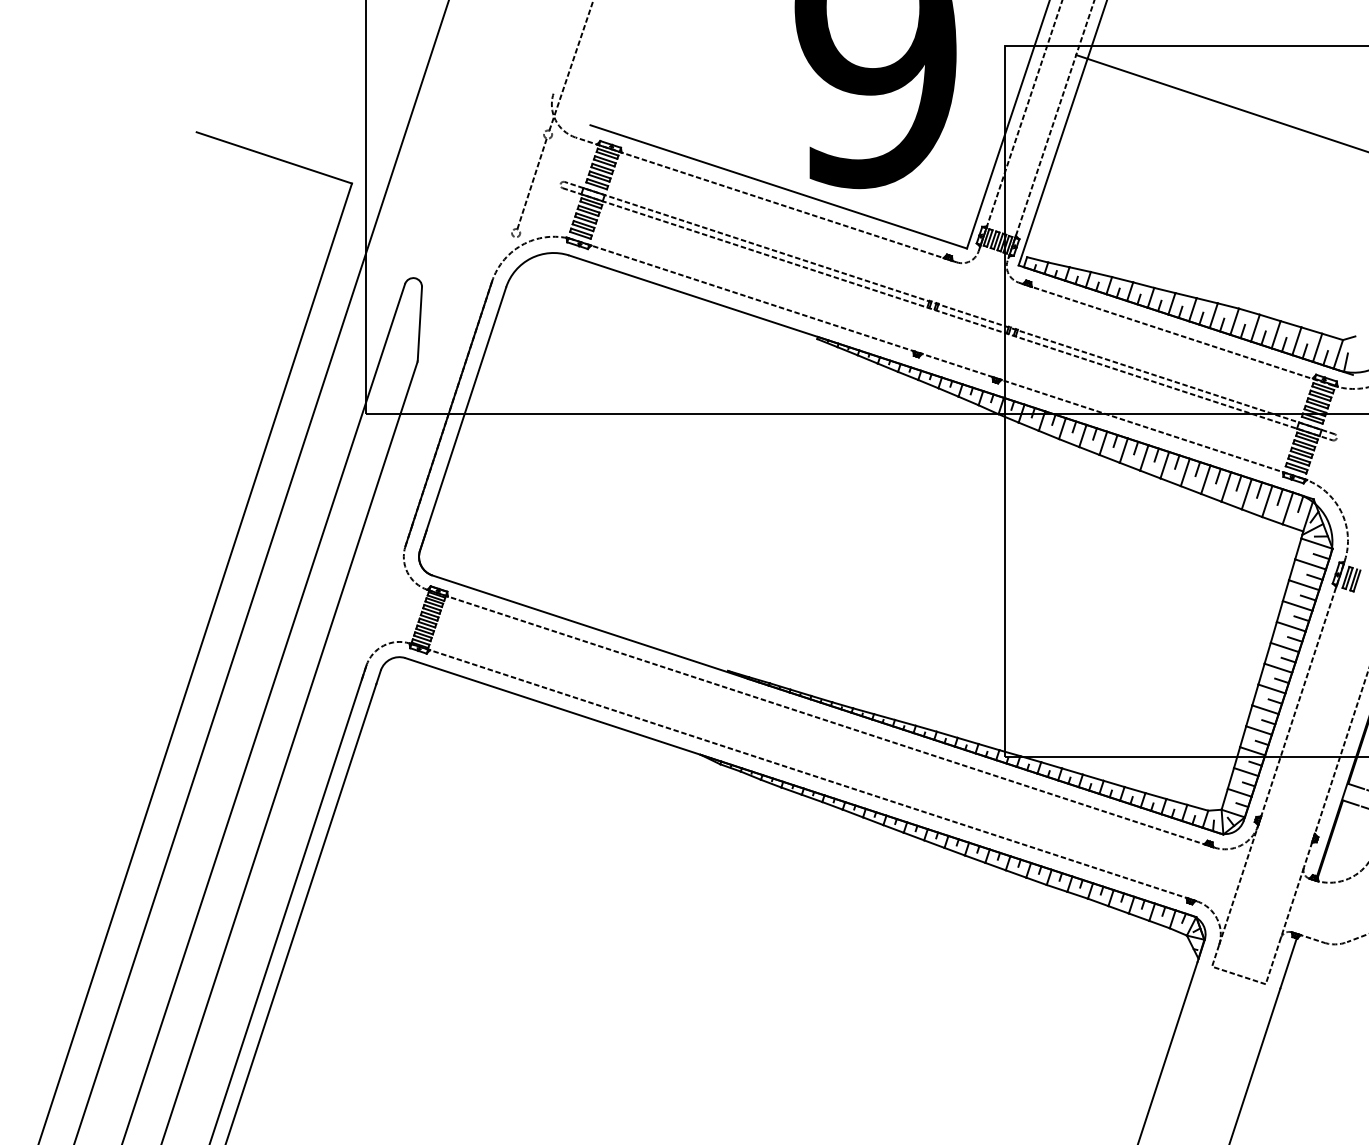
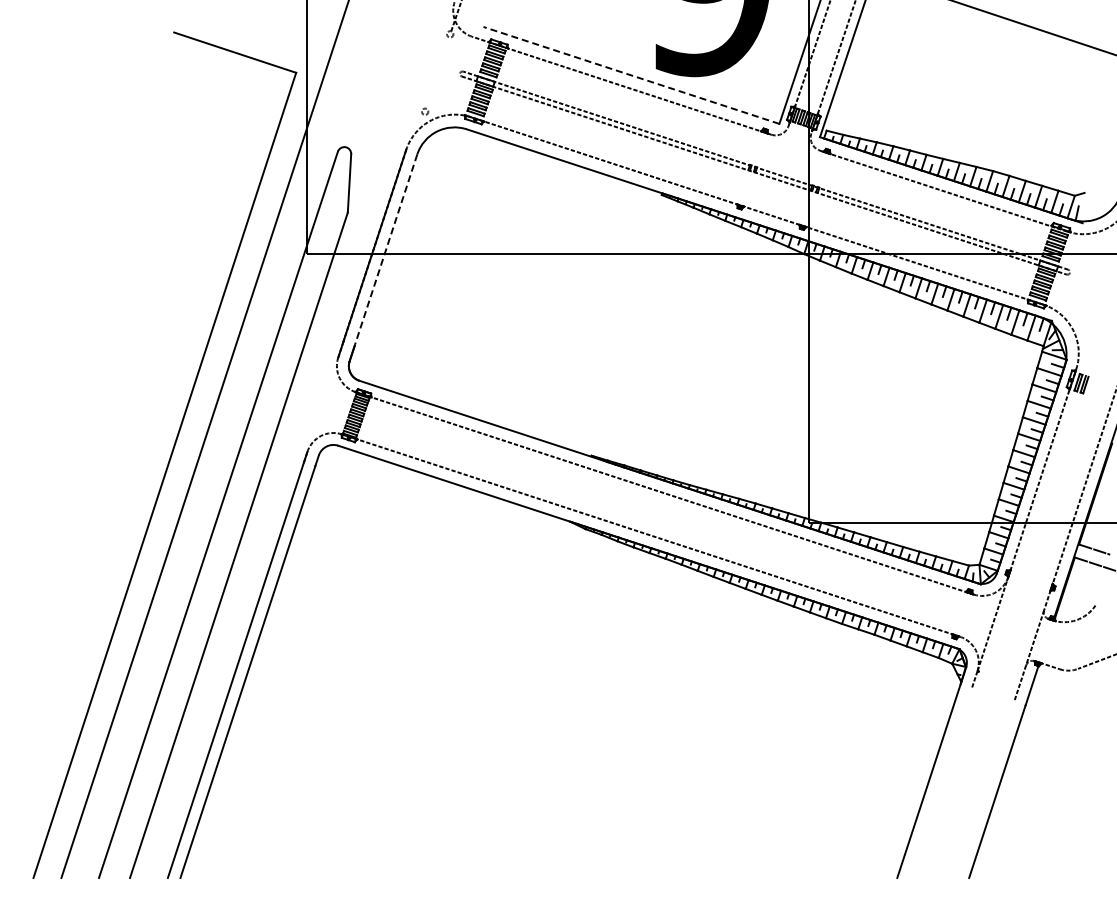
line: (531, 183) -> (437, 72), removed
line: (778, 186) -> (631, 75), solid -> dashed
line: (466, 408) -> (386, 249), solid -> dashed
line: (1238, 974) -> (992, 694), removed

